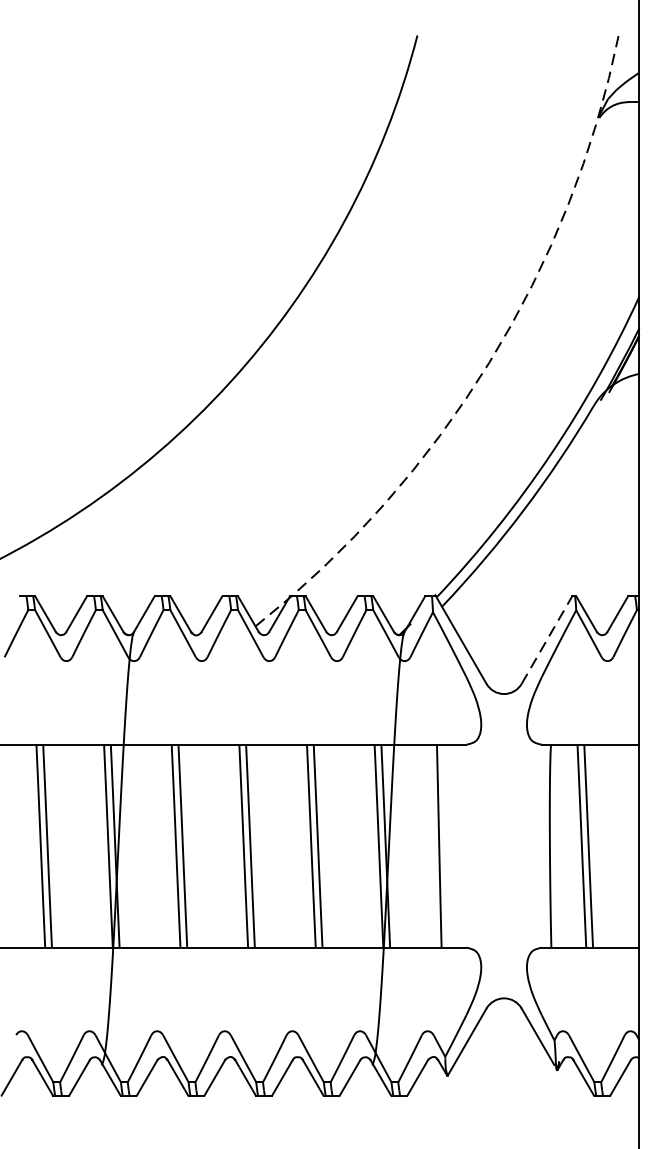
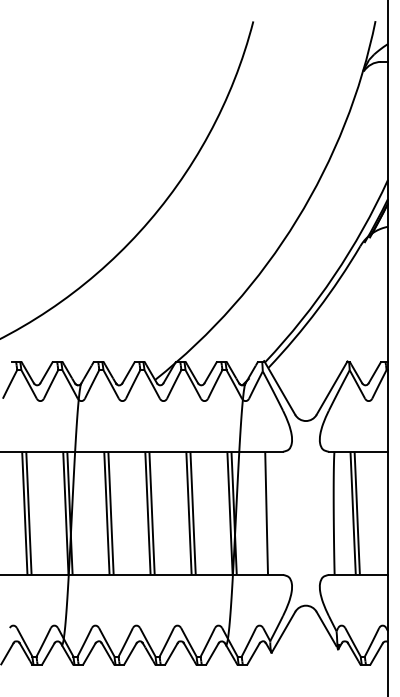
arc: (490, 361) -> (297, 219), dashed -> solid
line: (547, 640) -> (332, 388), dashed -> solid

